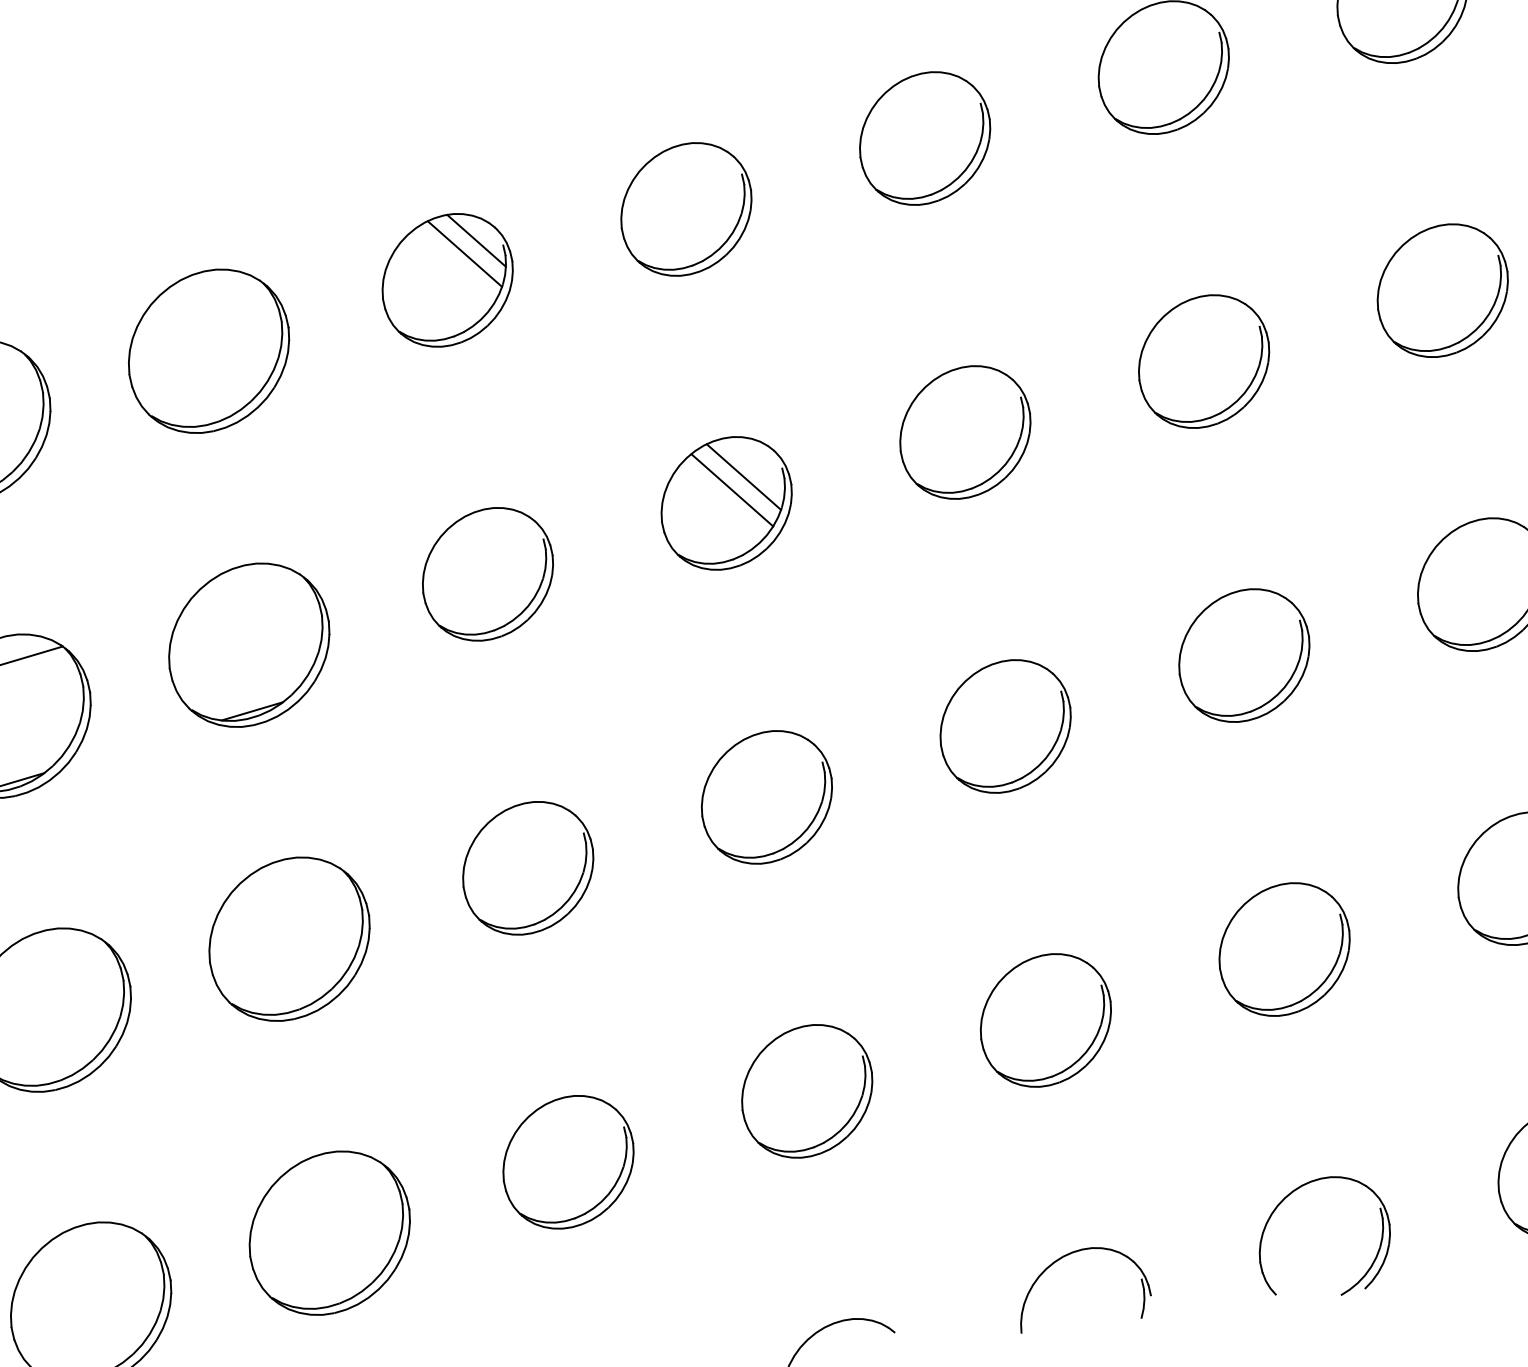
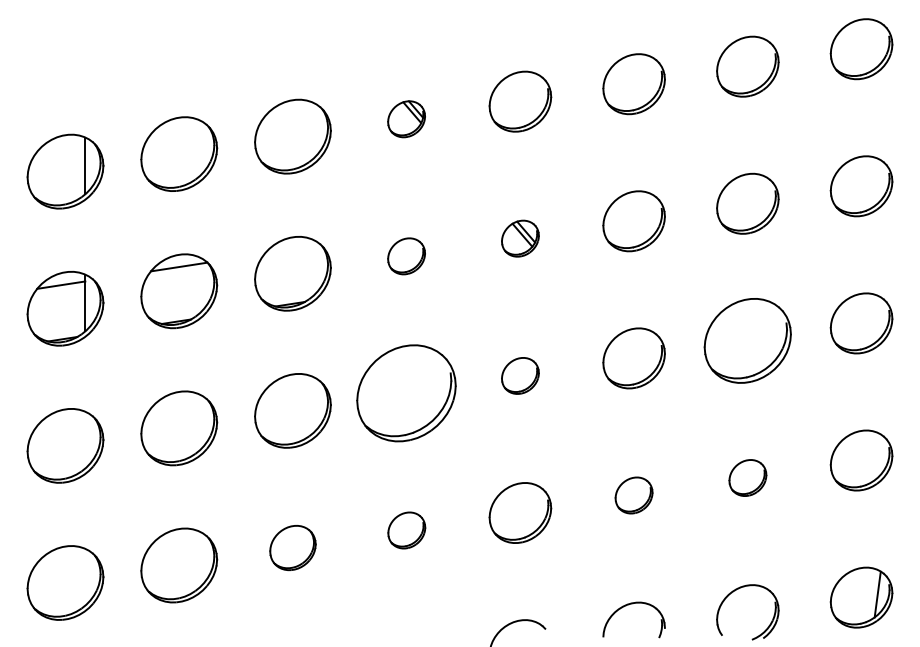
part: (447, 281) -> (406, 119), size x0.6
part: (726, 502) -> (520, 238), size x0.6
part: (487, 574) -> (406, 256), size x0.6
part: (1243, 654) -> (747, 340), size x1.4
part: (767, 796) -> (520, 375), size x0.6
part: (527, 868) -> (406, 393), size x1.6
part: (1283, 948) -> (747, 477), size x0.6
part: (1044, 1020) -> (633, 495), size x0.6
part: (568, 1162) -> (406, 530), size x0.6
part: (328, 1232) -> (292, 547), size x0.6

